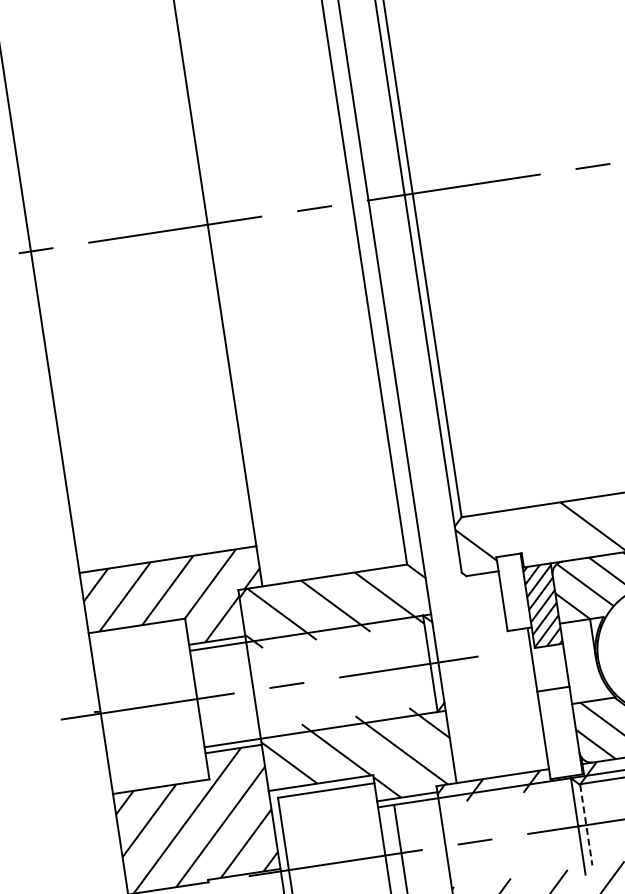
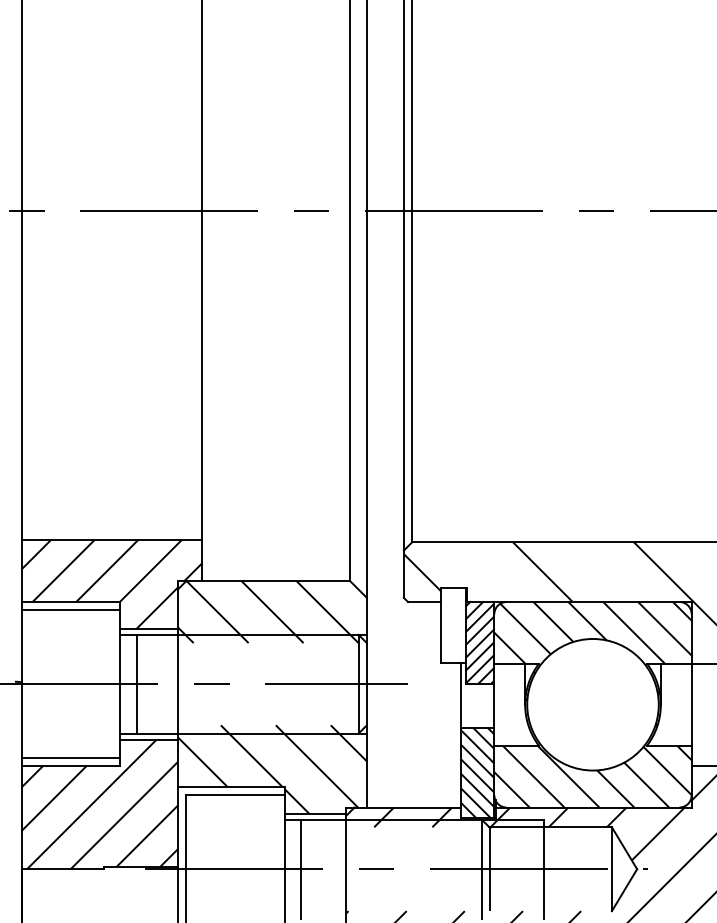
line: (137, 634) -> (70, 610), added
line: (213, 695) -> (136, 683), added
hatch: (559, 732) -> (477, 772), added
line: (159, 778) -> (70, 758), added
line: (586, 825) -> (490, 869), dashed -> solid

